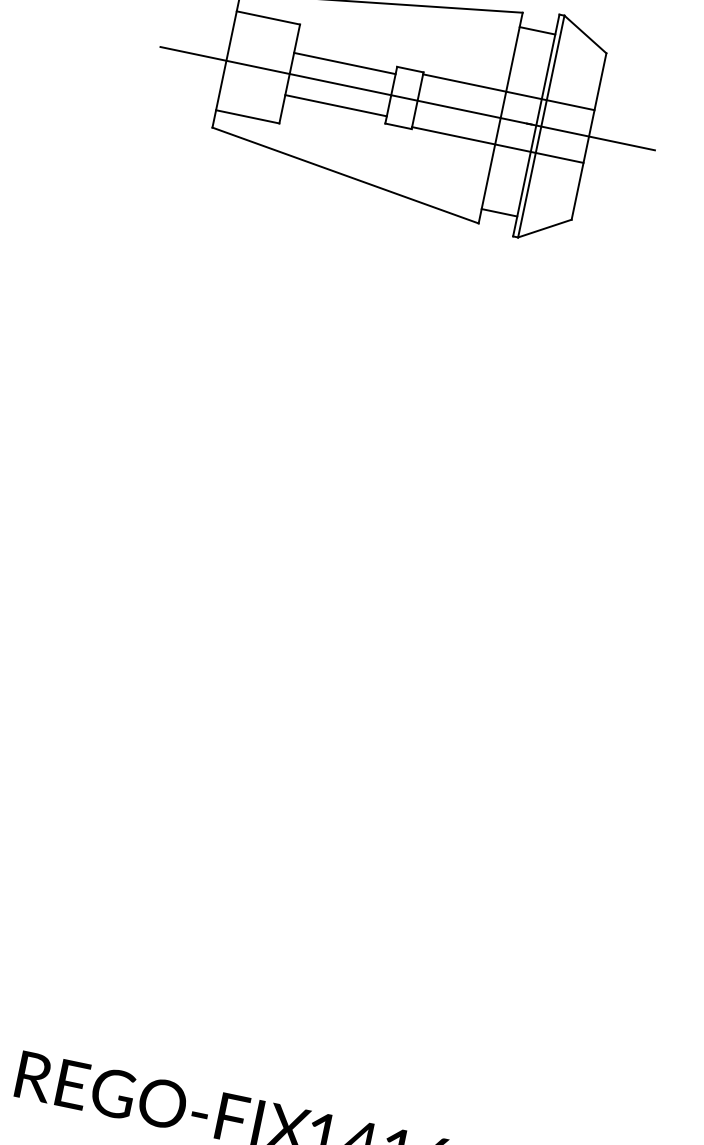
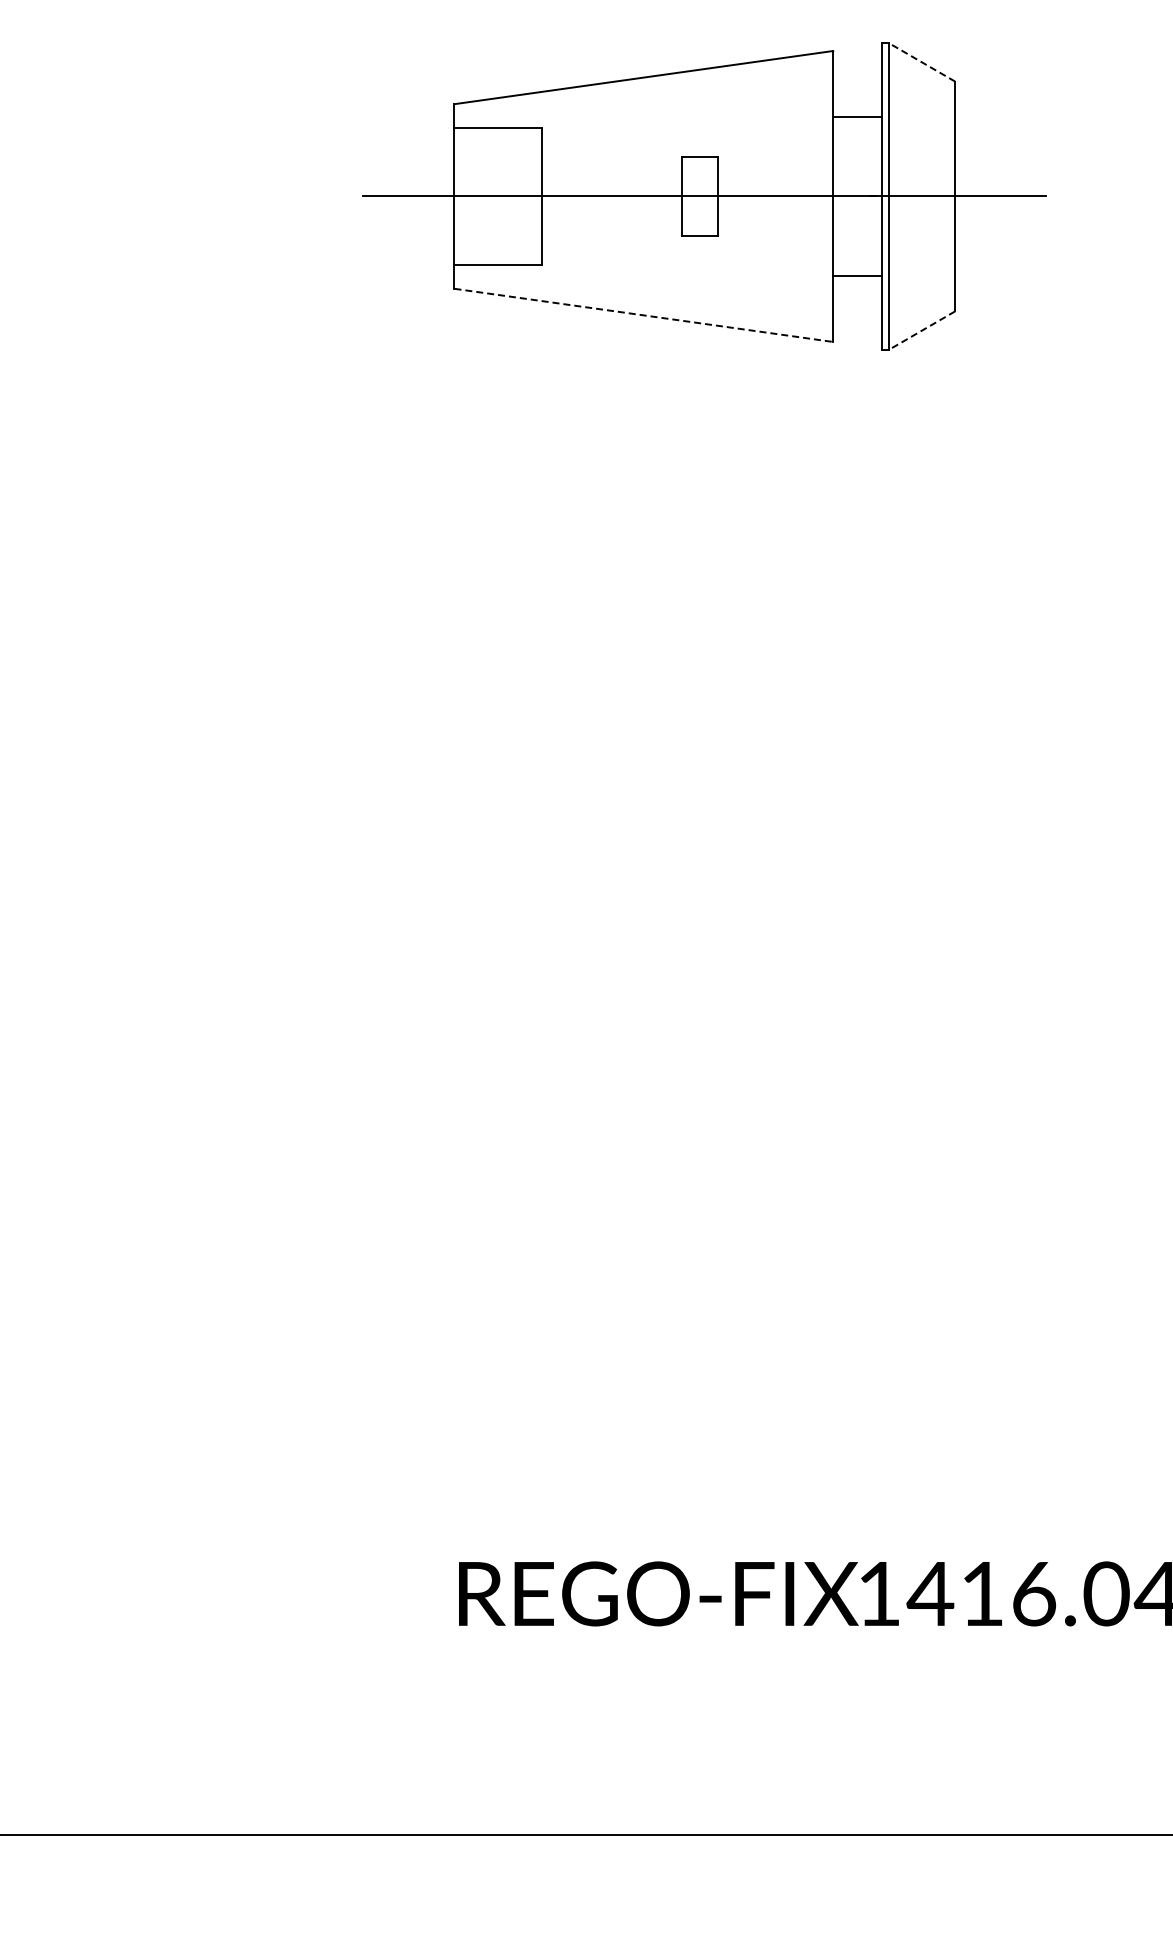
line: (537, 30) -> (857, 116), moved
line: (584, 34) -> (921, 62), solid -> dashed
line: (344, 63) -> (611, 167), removed
line: (508, 92) -> (836, 160), removed
line: (335, 105) -> (611, 225), removed
line: (497, 144) -> (836, 232), removed
line: (346, 175) -> (644, 315), solid -> dashed
line: (499, 213) -> (857, 276), moved
line: (544, 228) -> (921, 330), solid -> dashed

